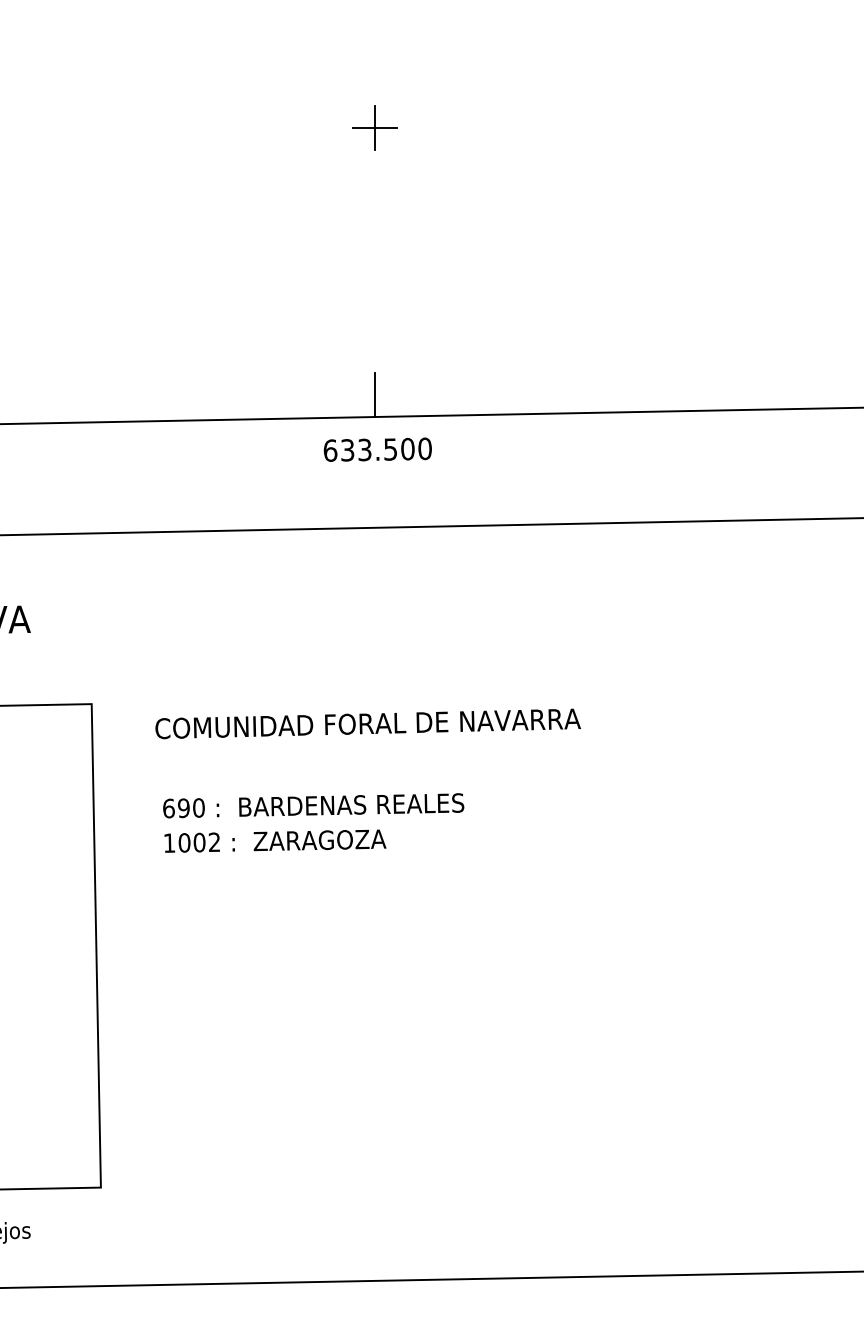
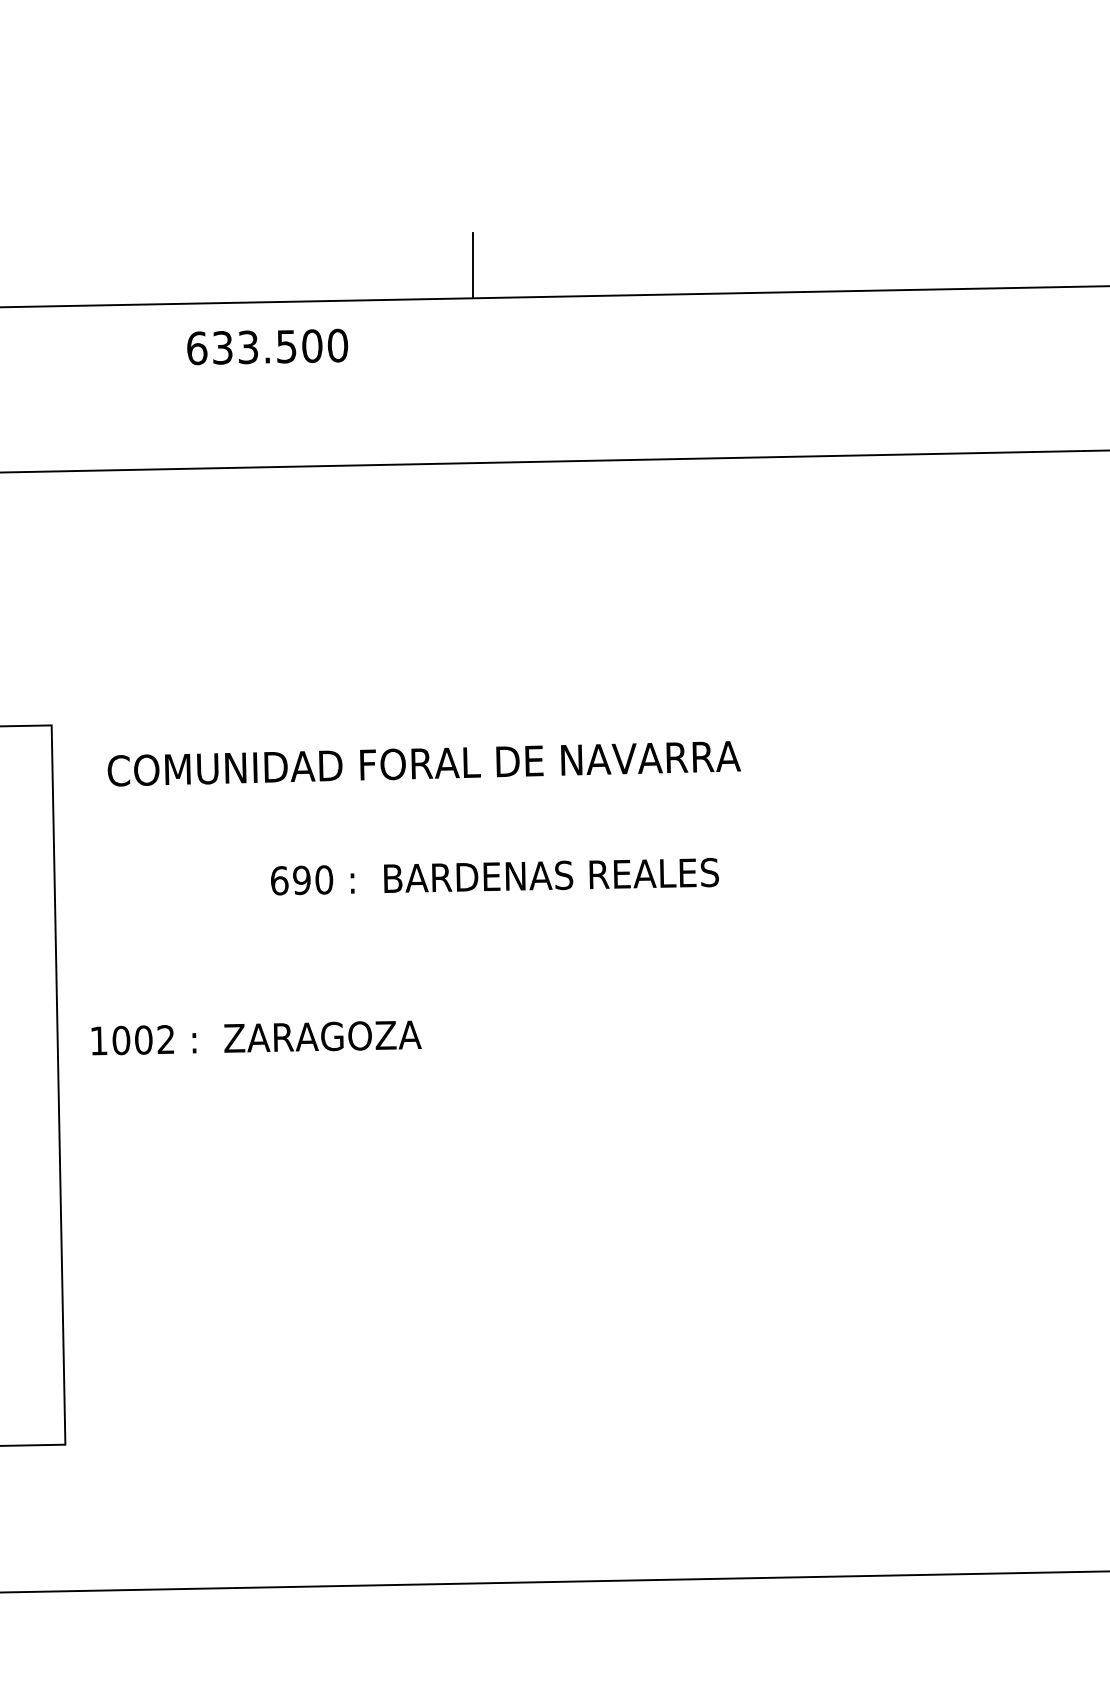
text: (377, 449) -> (267, 346), moved
text: (367, 723) -> (423, 763), moved
text: (313, 805) -> (494, 876), moved
text: (275, 840) -> (256, 1036), moved

